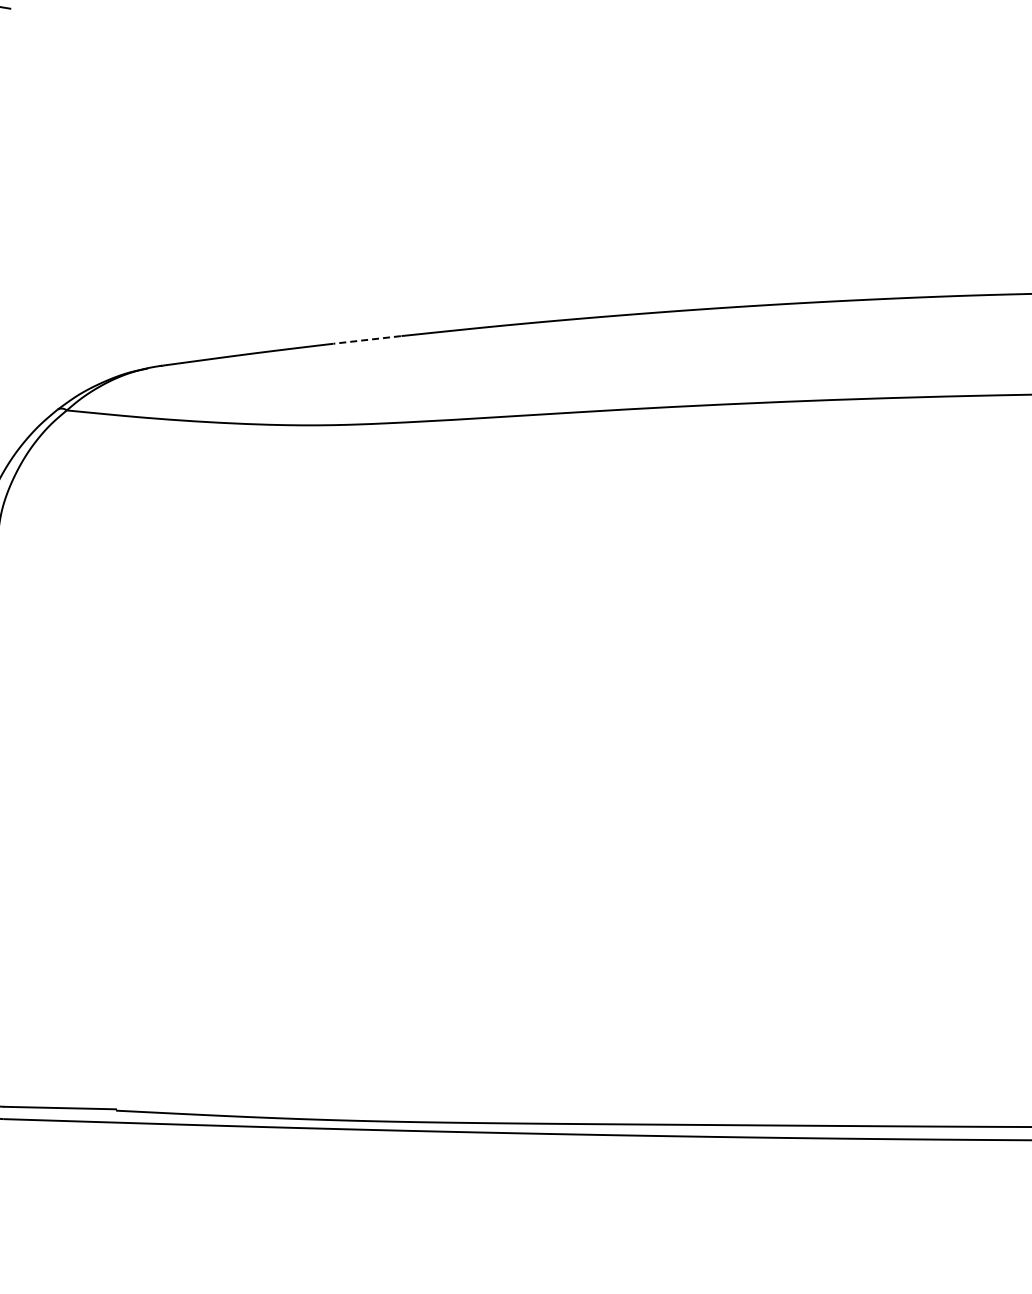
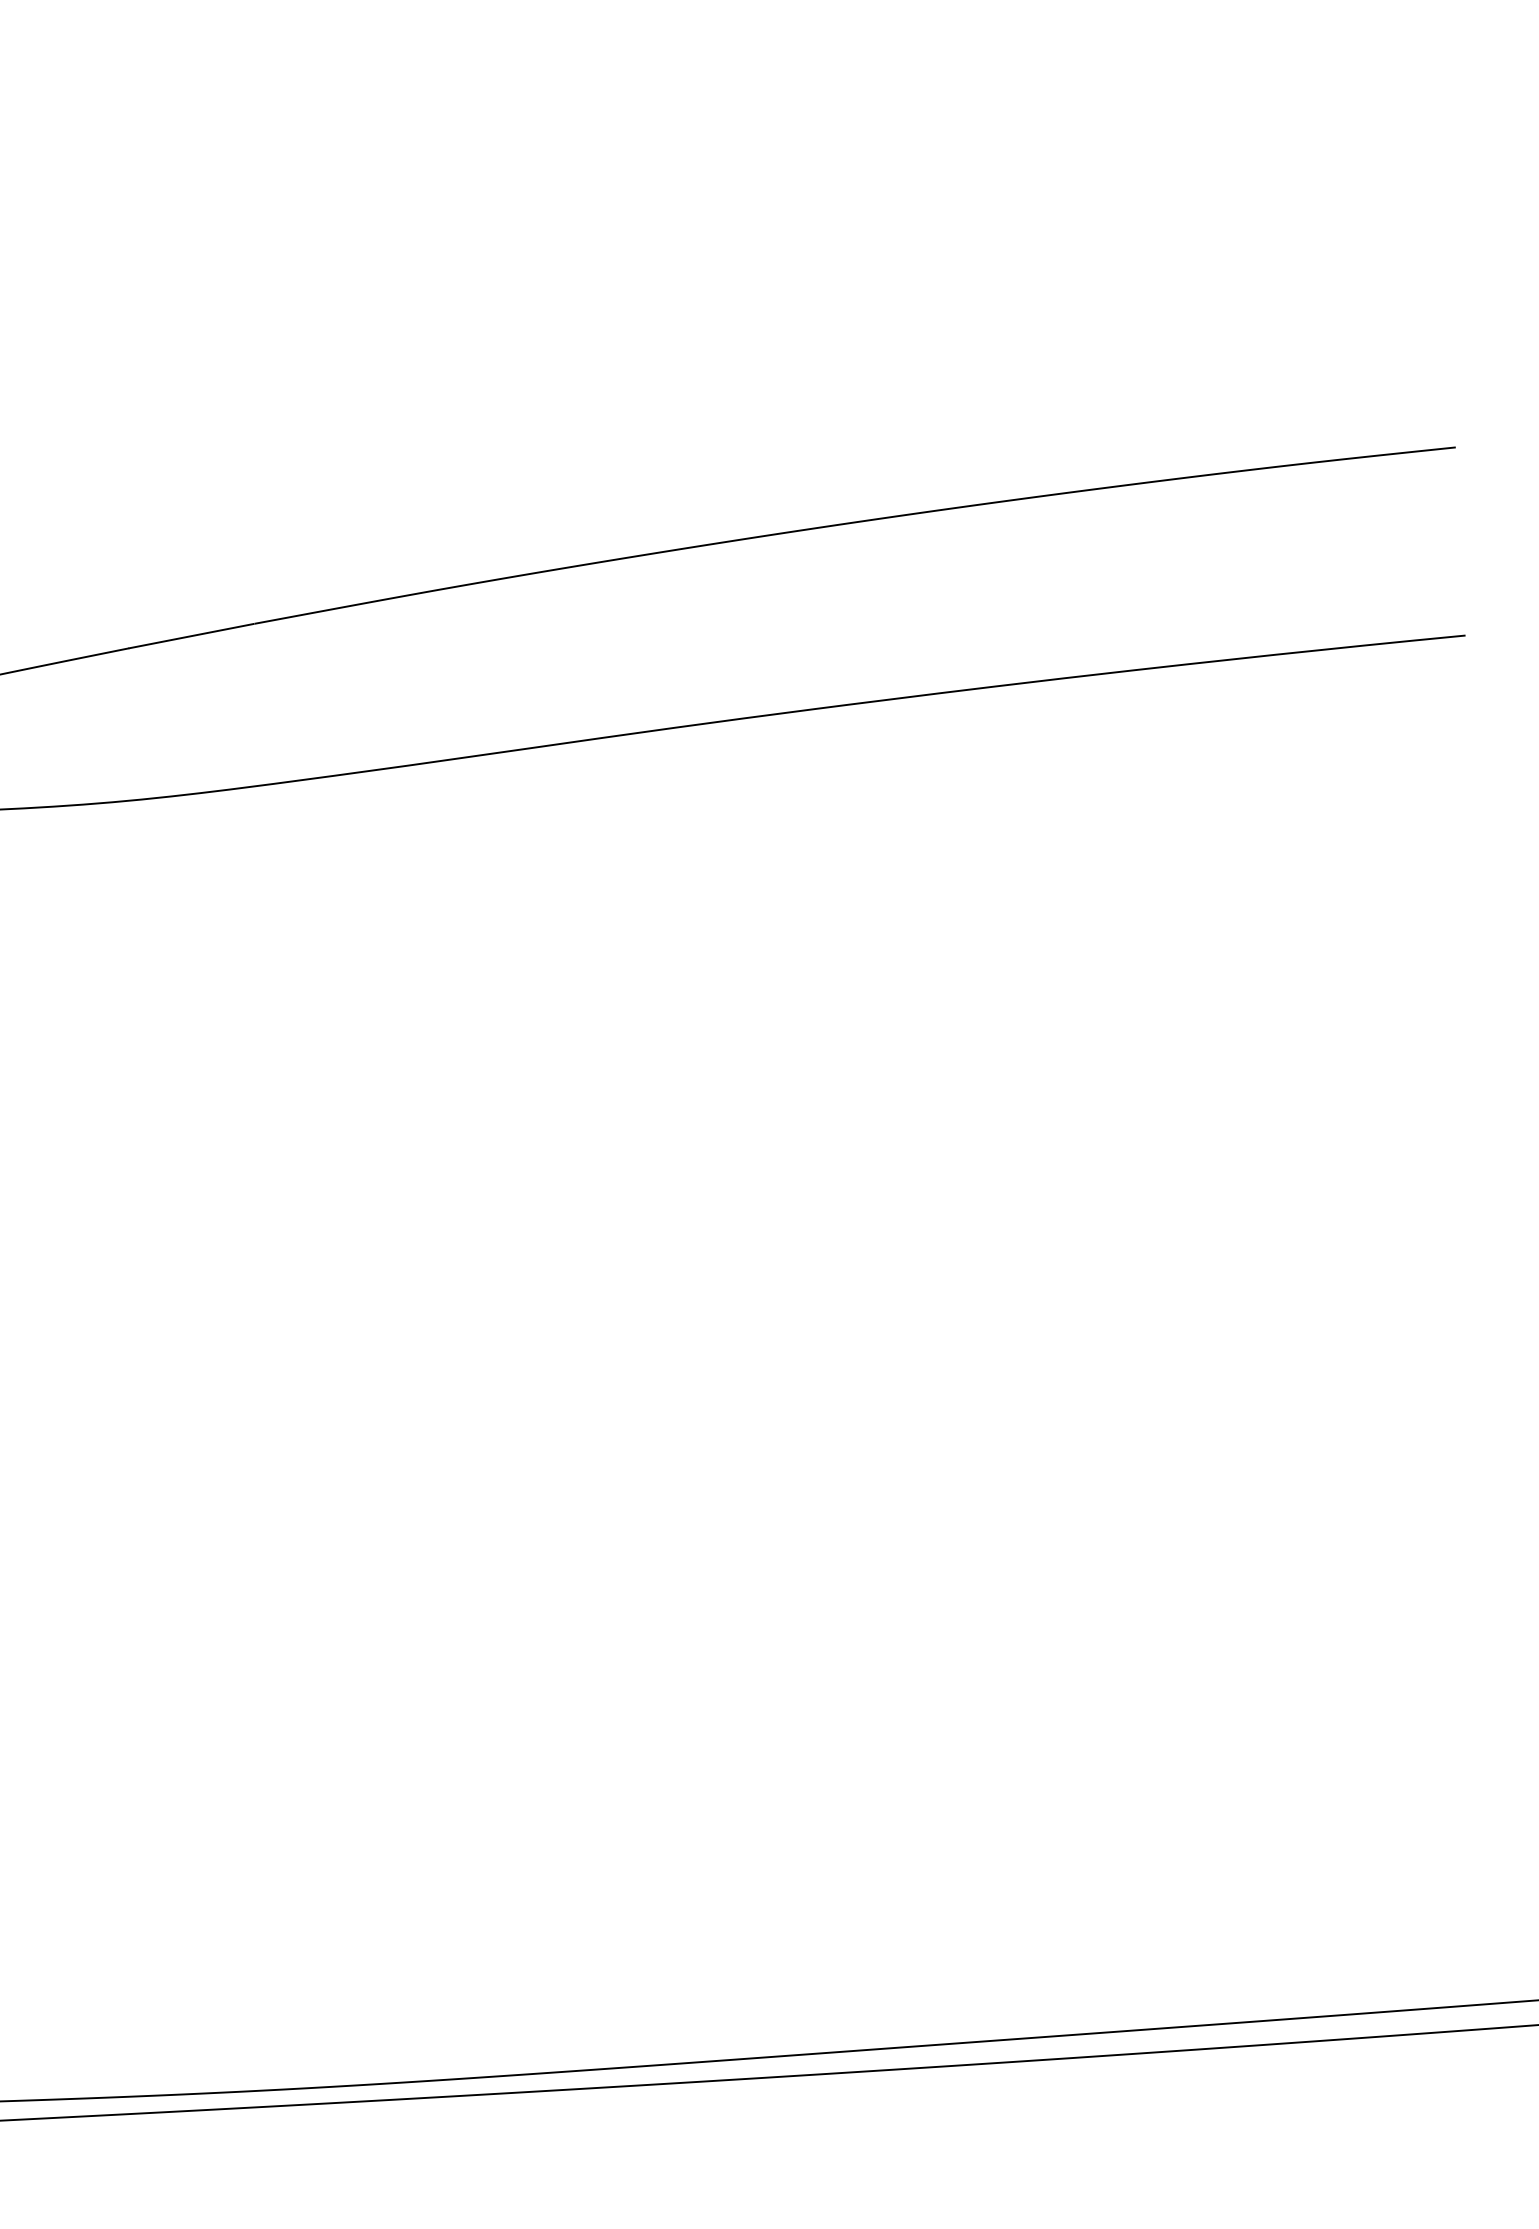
line: (367, 339) -> (192, 635), dashed -> solid

